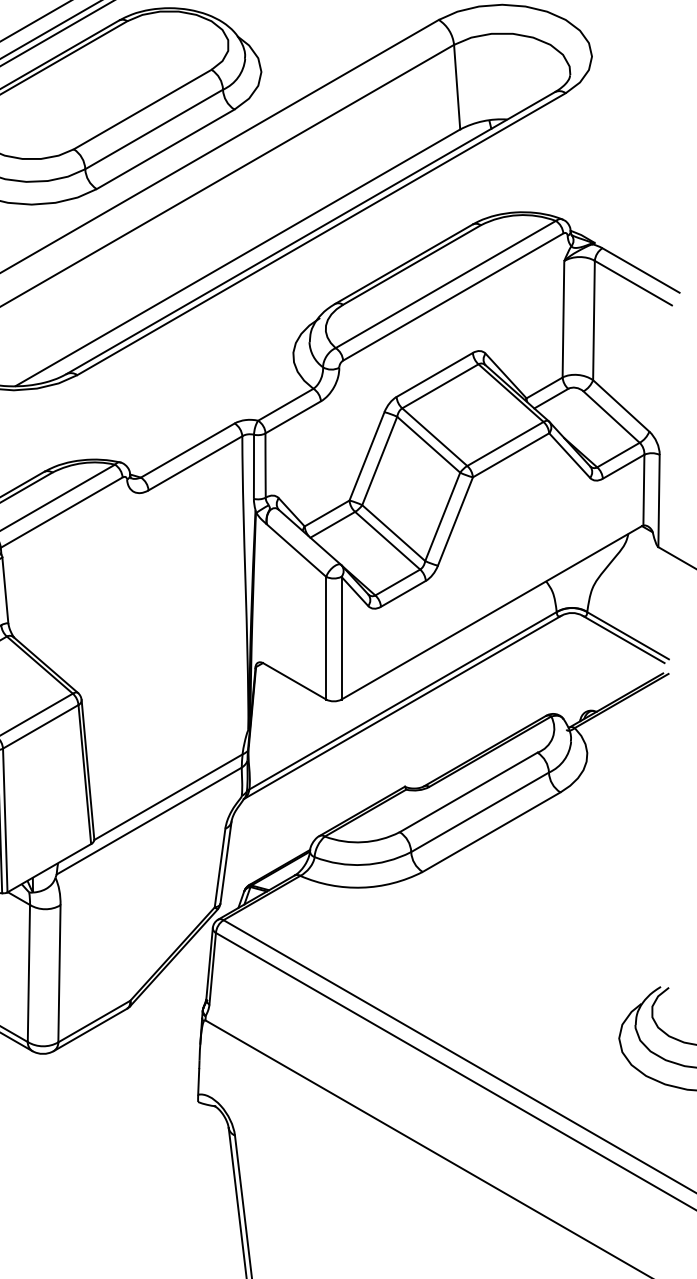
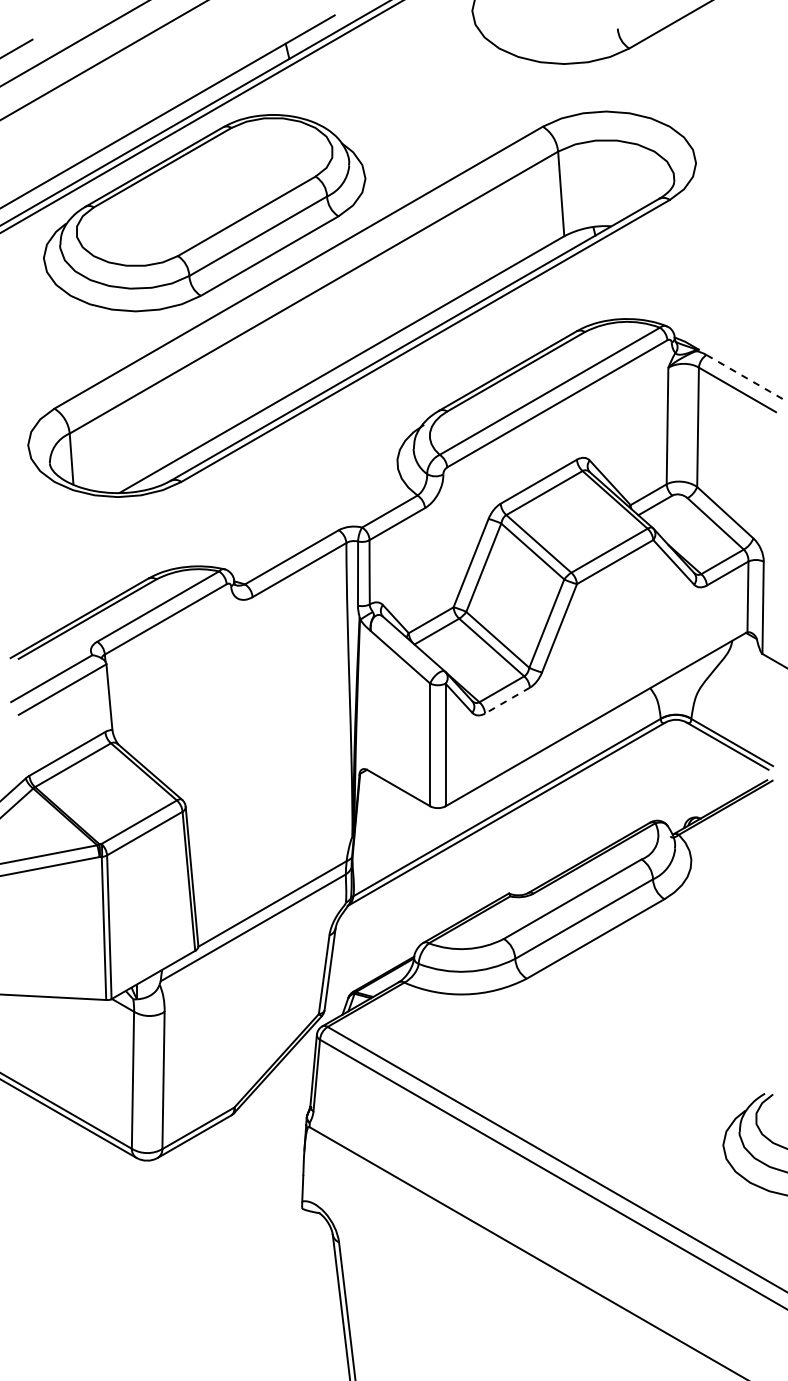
line: (641, 270) -> (745, 377), solid -> dashed
line: (403, 593) -> (507, 700), solid -> dashed

